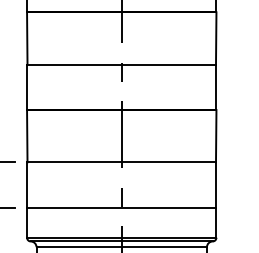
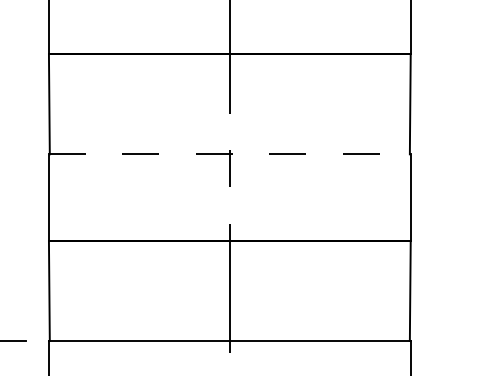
line: (121, 64) -> (229, 154), solid -> dashed

